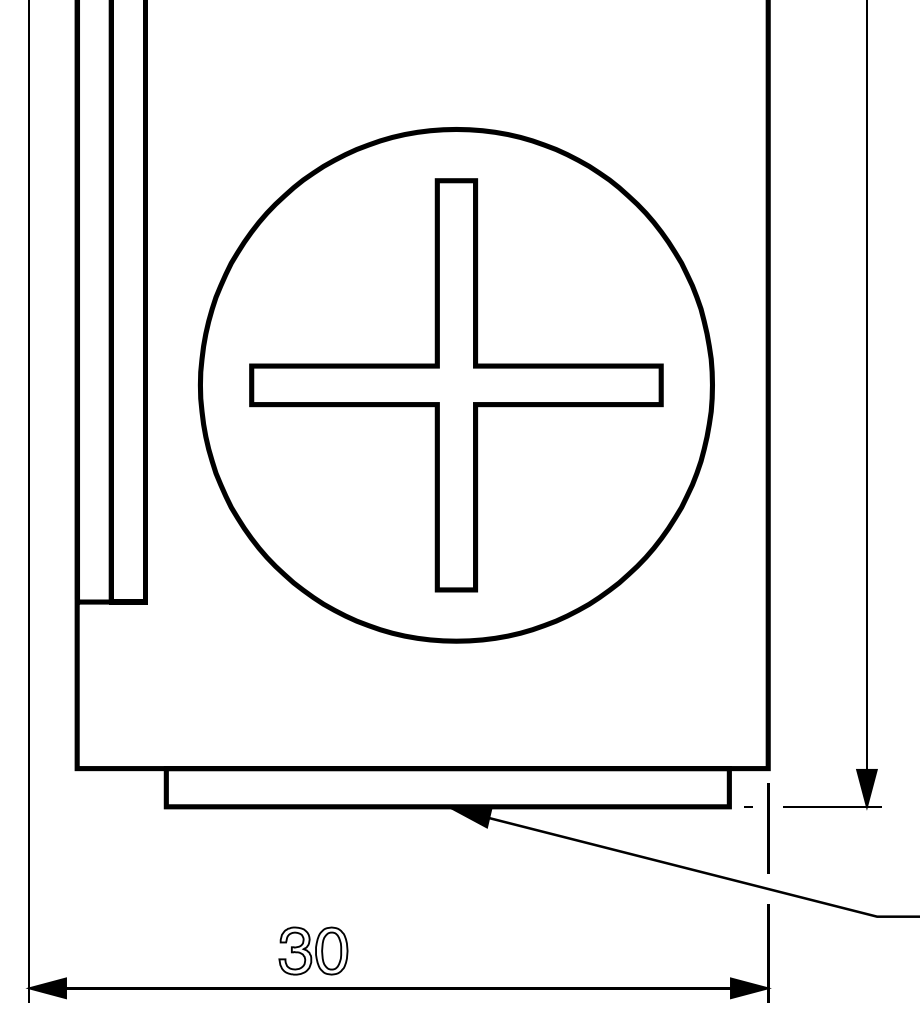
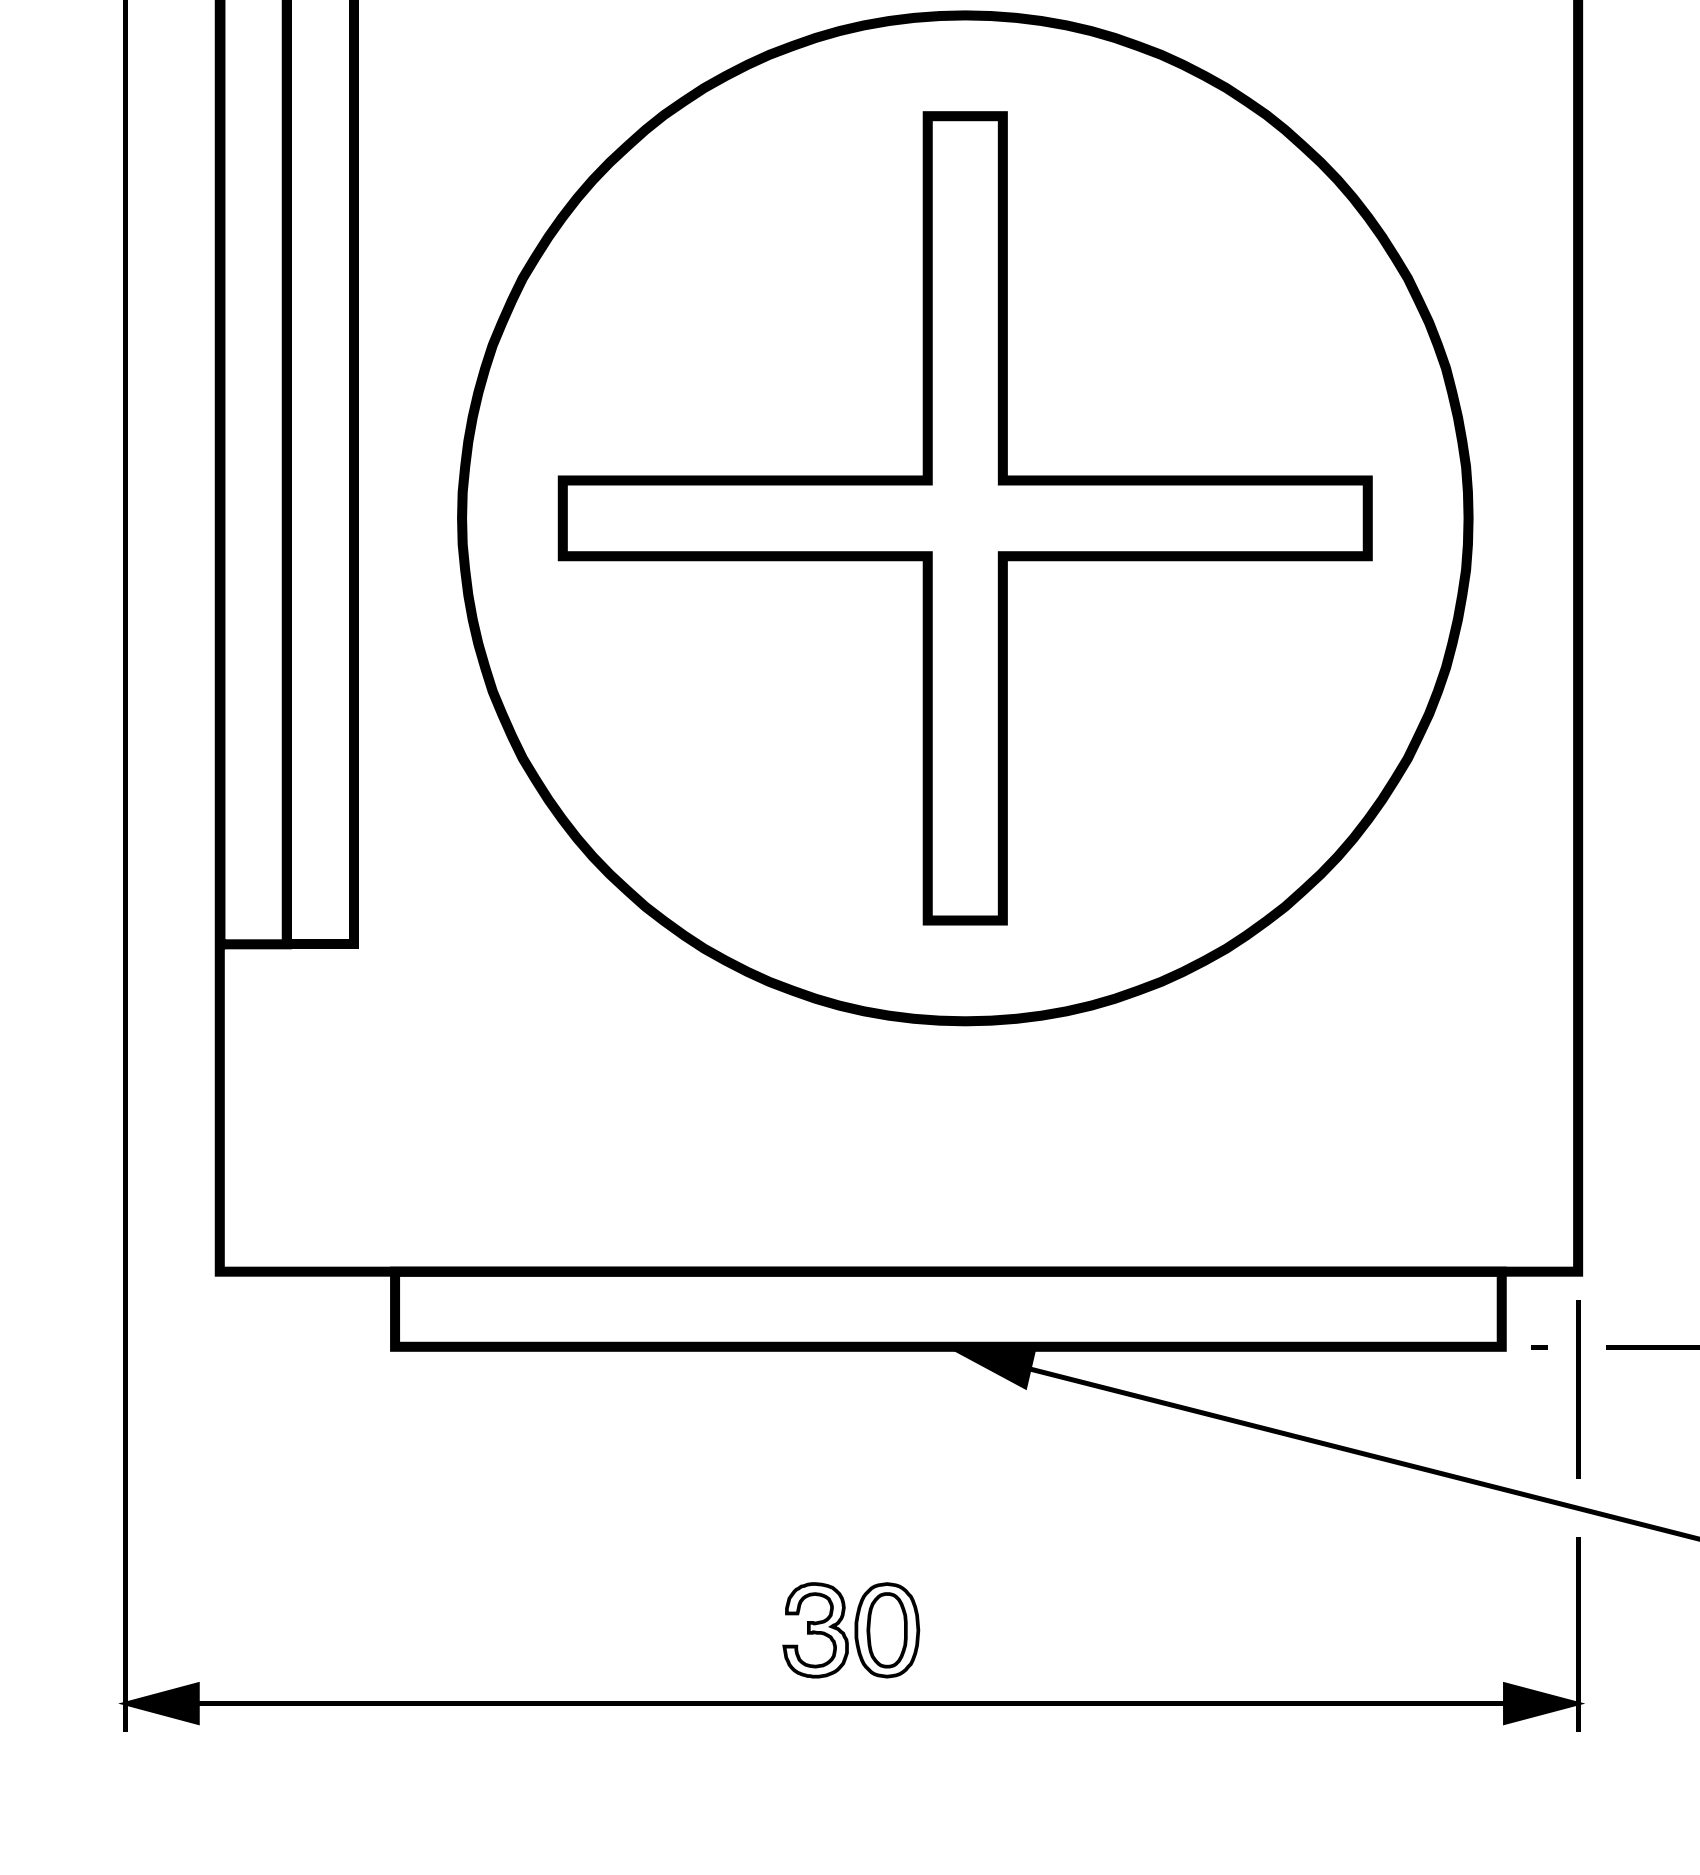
part: (313, 950) -> (851, 1629), moved

